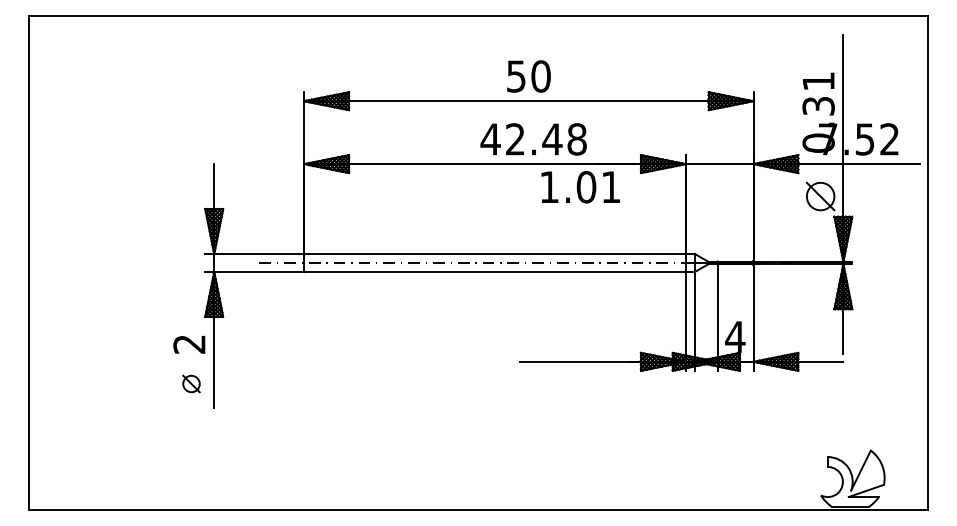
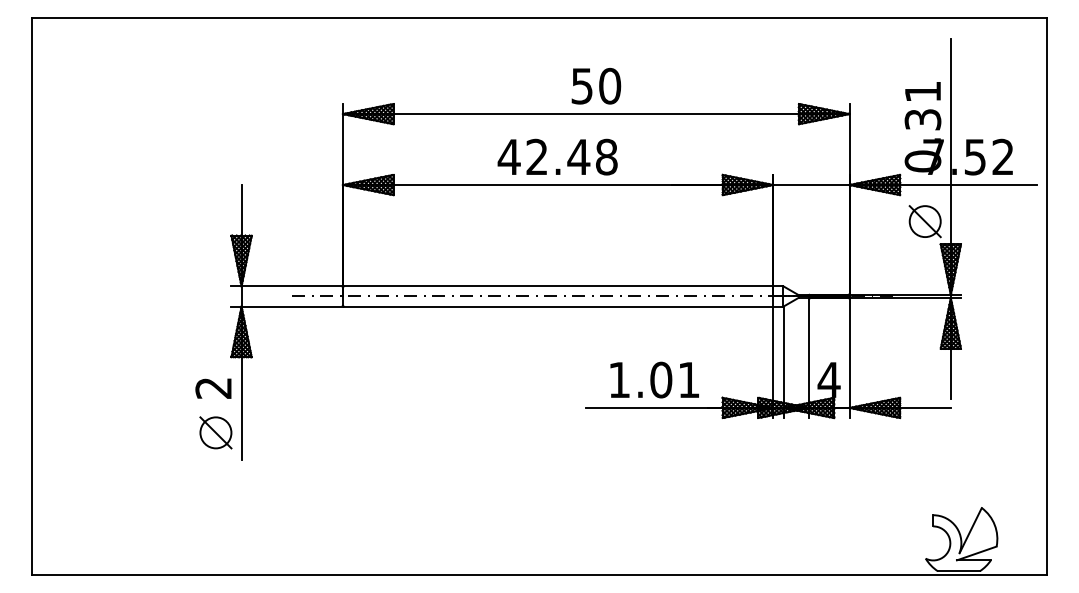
text: (533, 138) -> (557, 156), moved
text: (580, 186) -> (654, 379), moved
part: (191, 383) -> (215, 432), size x1.67

